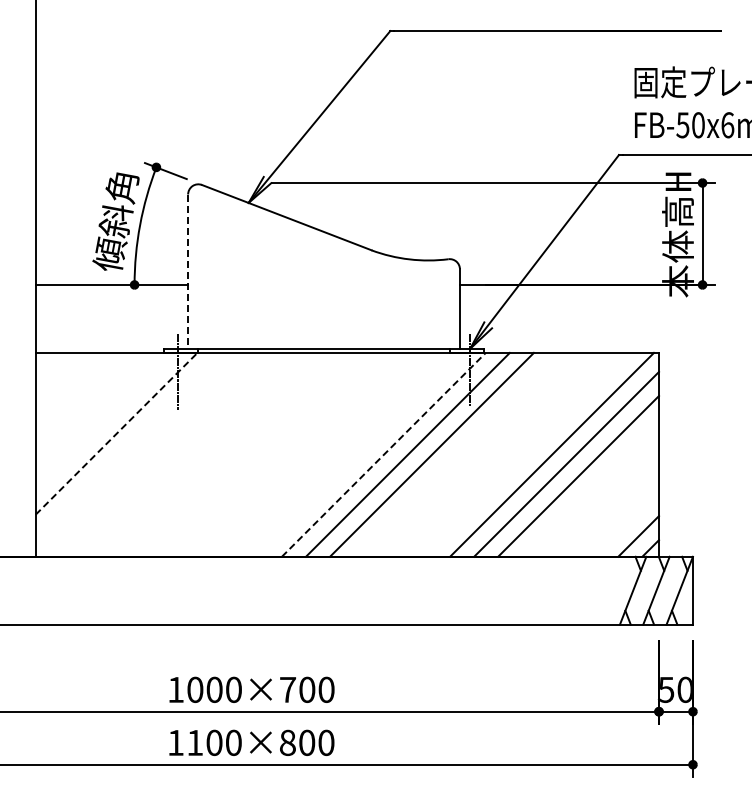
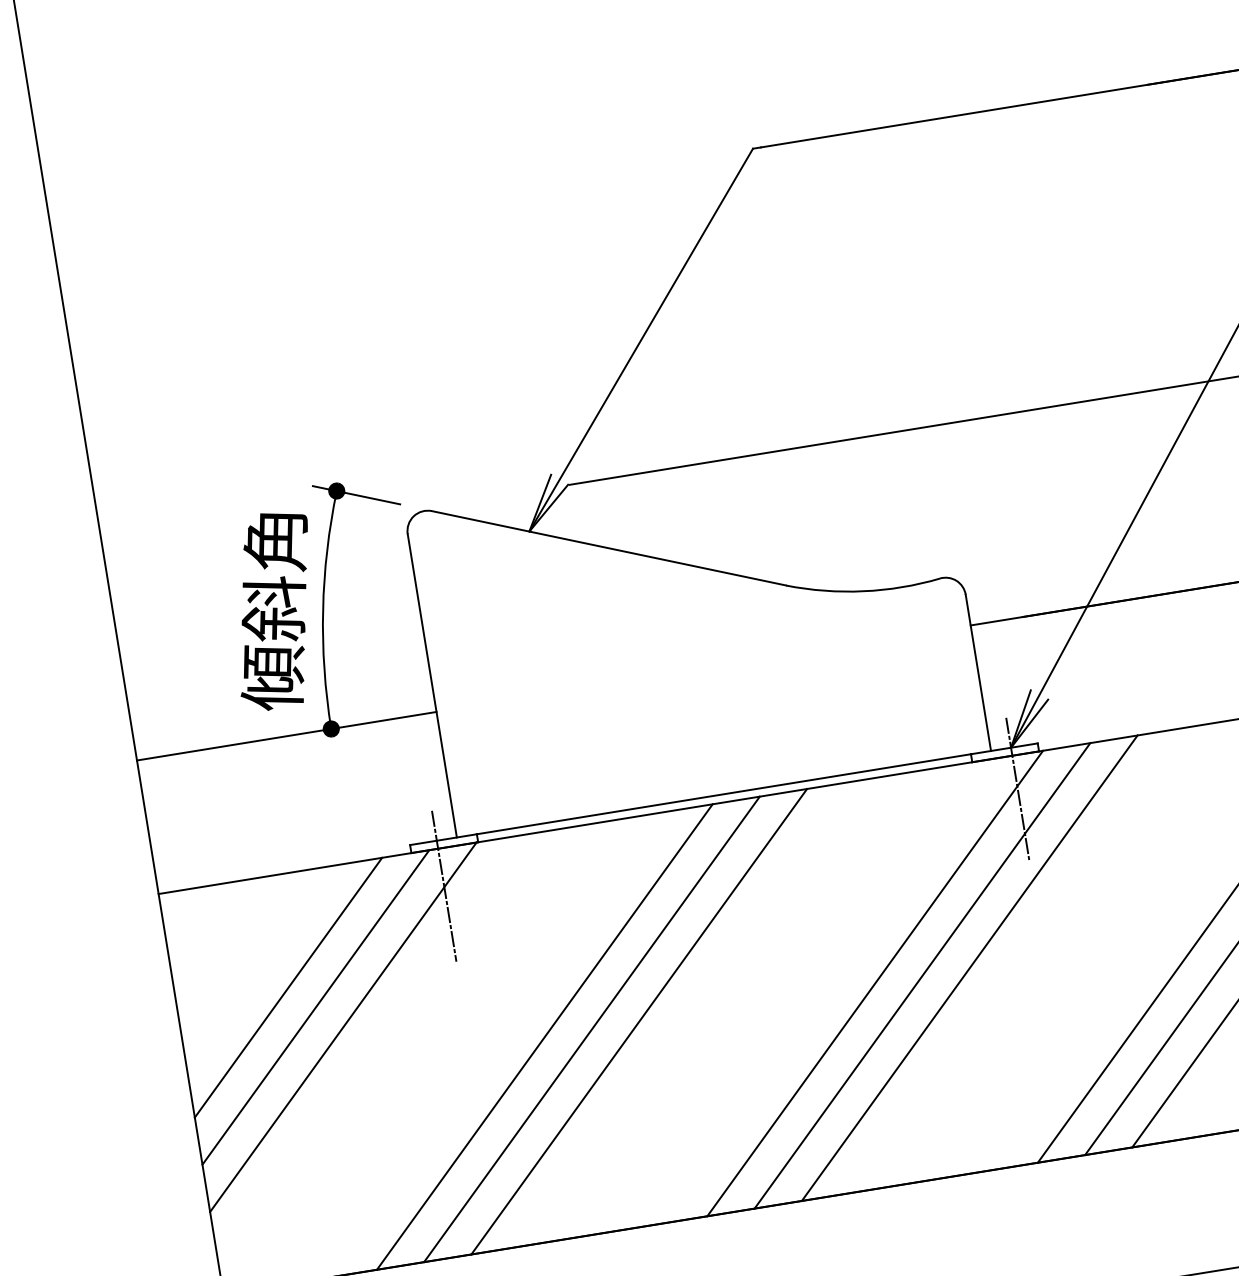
line: (188, 272) -> (433, 687), dashed -> solid
line: (92, 409) -> (288, 987), added
line: (104, 421) -> (315, 1006), added
line: (116, 433) -> (343, 1026), dashed -> solid
line: (215, 454) -> (544, 1036), added
line: (239, 454) -> (591, 1028), added
line: (263, 454) -> (638, 1021), added
line: (384, 454) -> (876, 982), dashed -> solid

